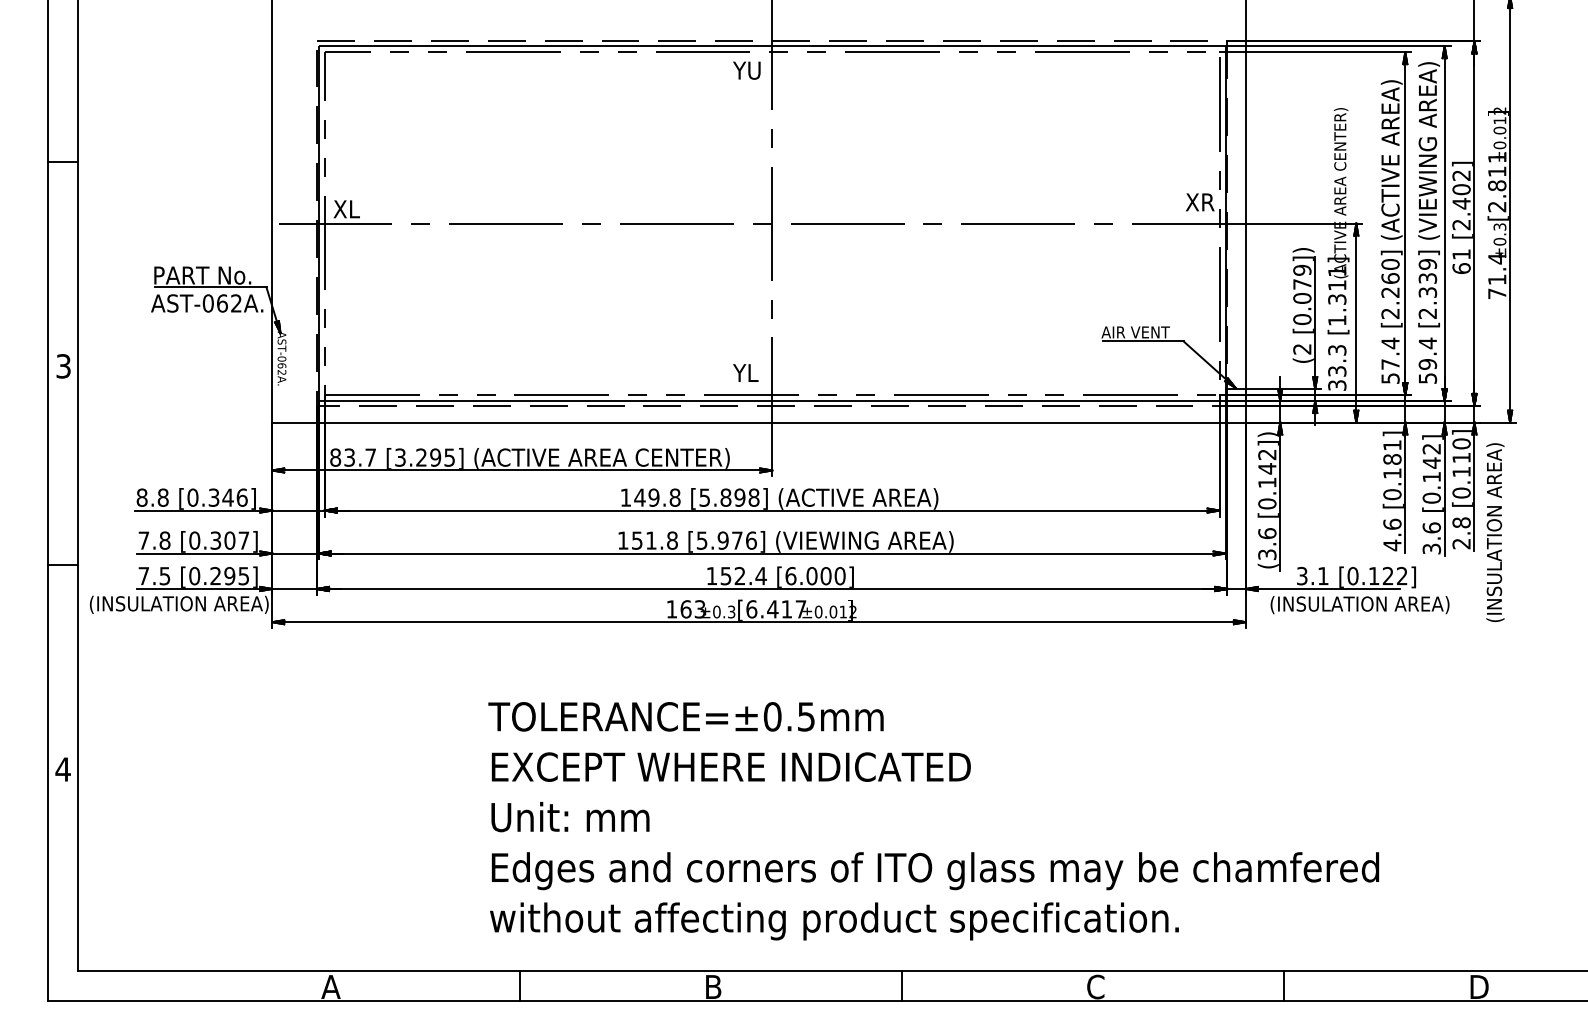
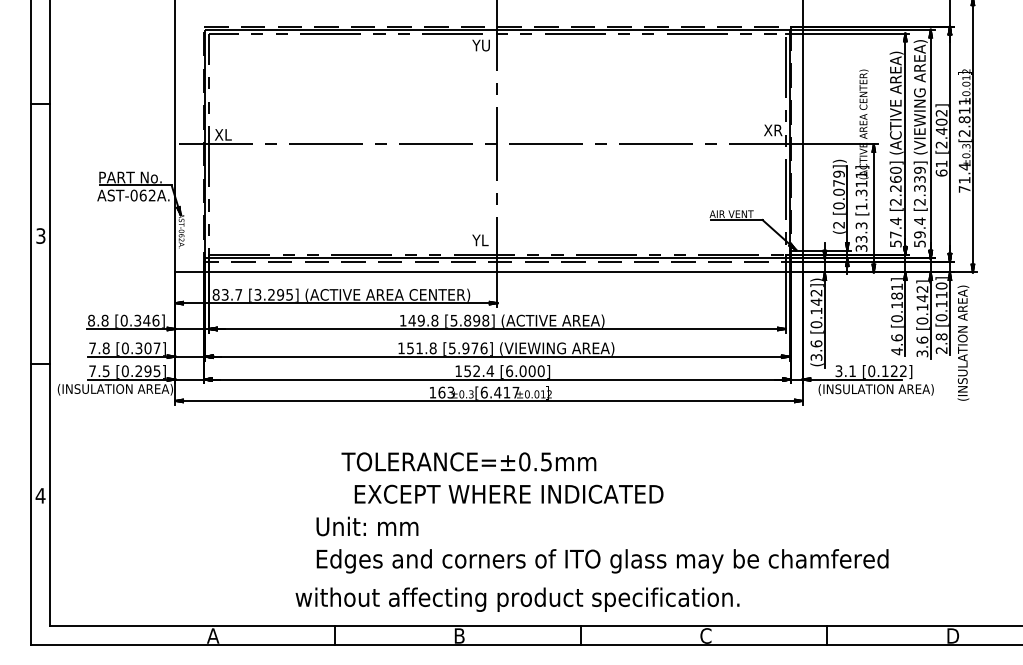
text: (685, 716) -> (468, 461), moved
text: (730, 765) -> (508, 493), moved
text: (834, 921) -> (517, 599), moved

